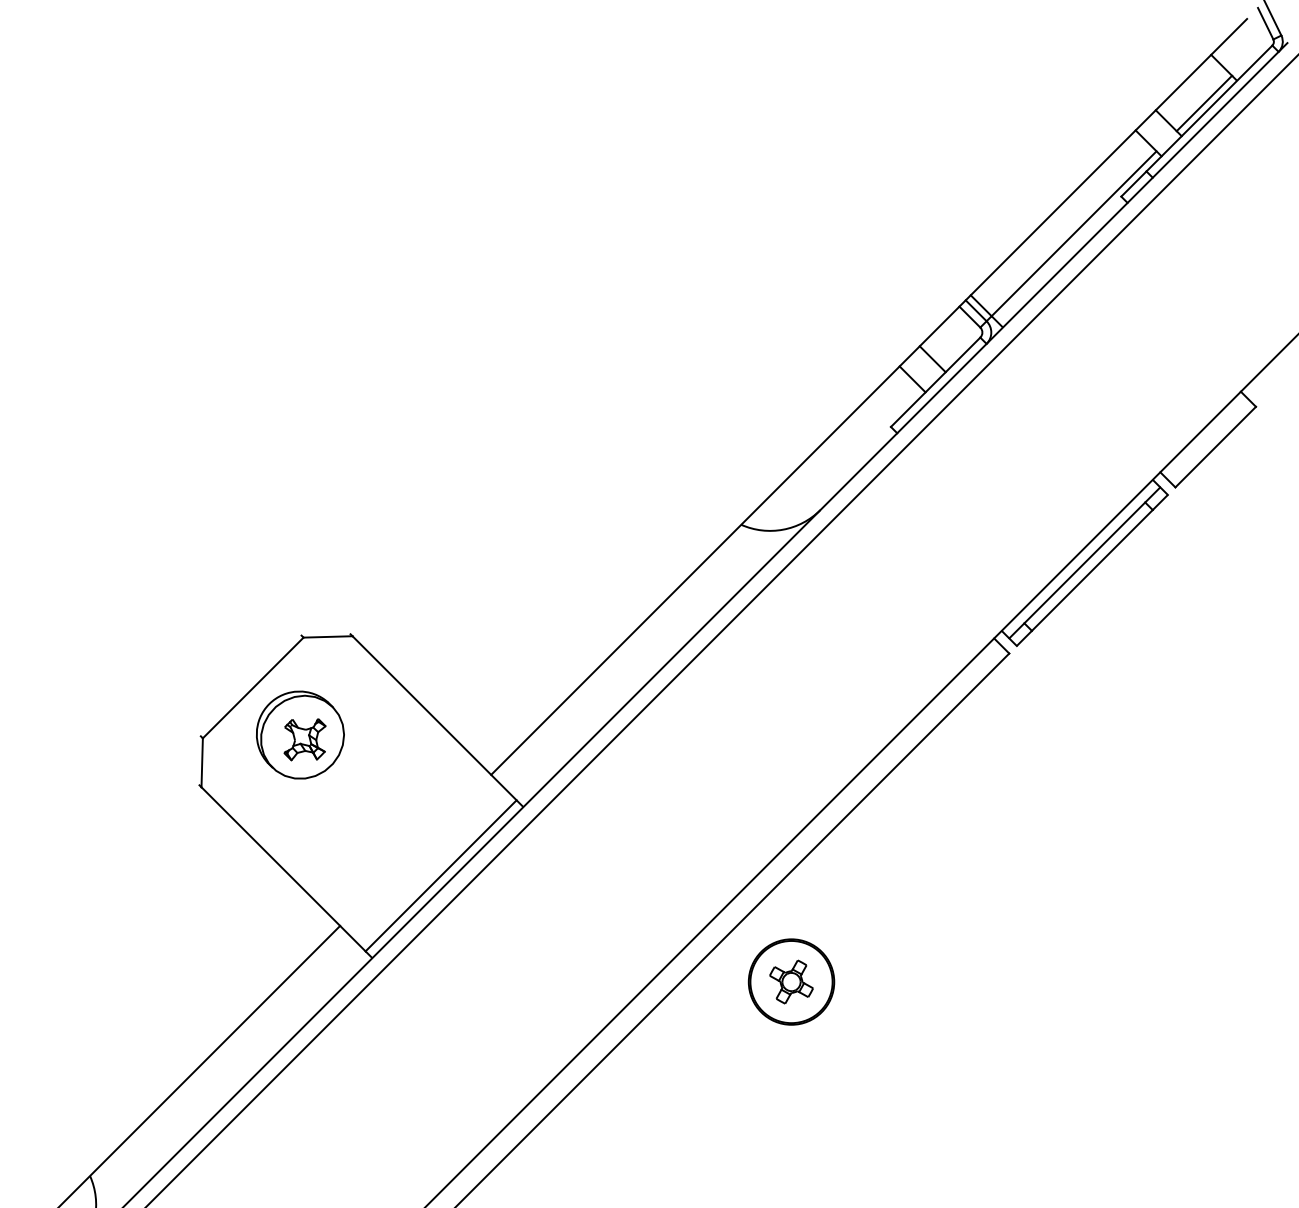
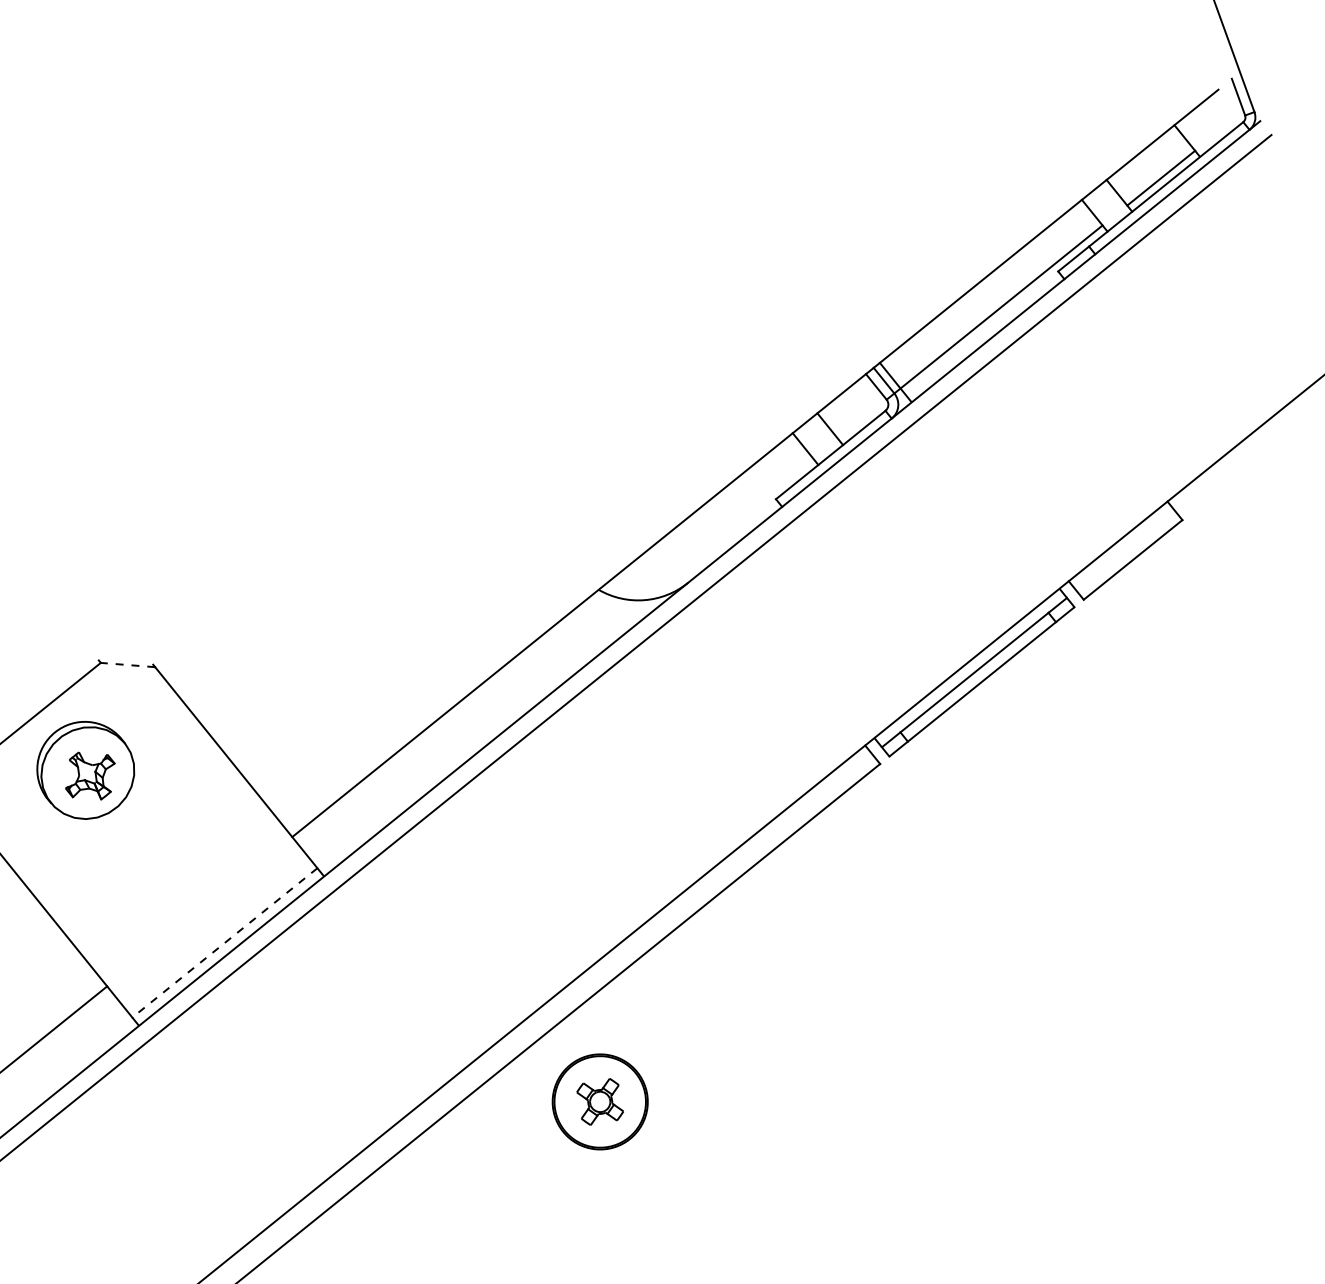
line: (327, 636) -> (127, 664), solid -> dashed
line: (441, 875) -> (225, 942), solid -> dashed

